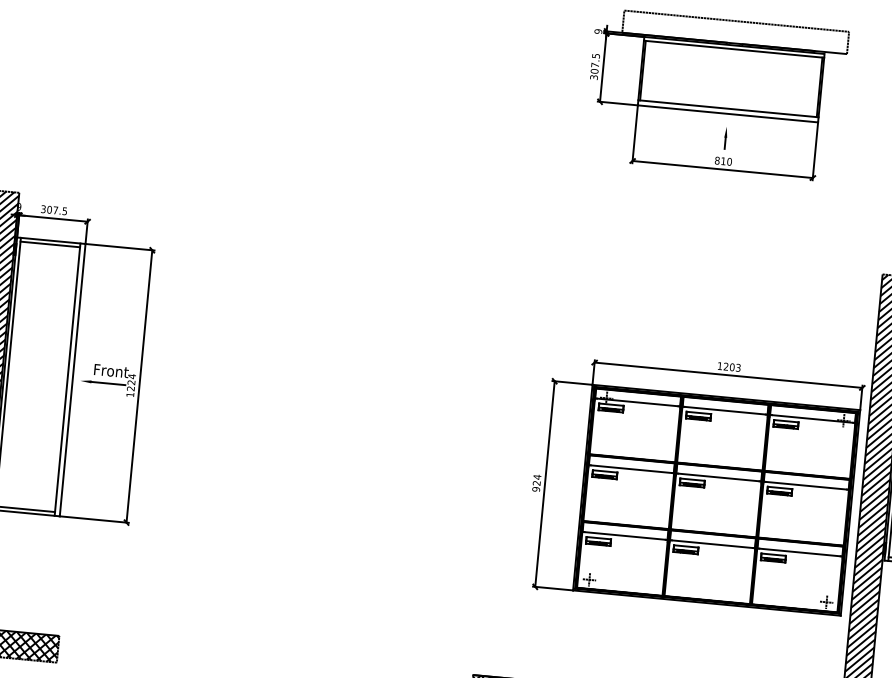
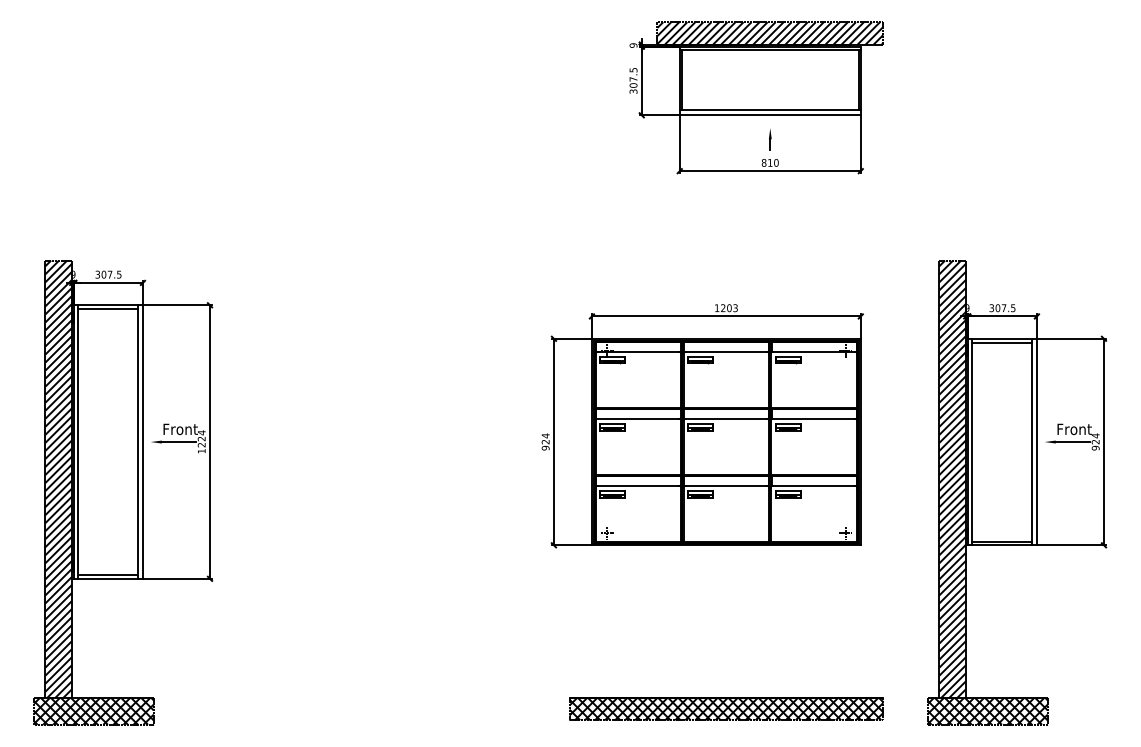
hatch: (735, 32) -> (770, 33), added
part: (694, 482) -> (702, 426), moved

